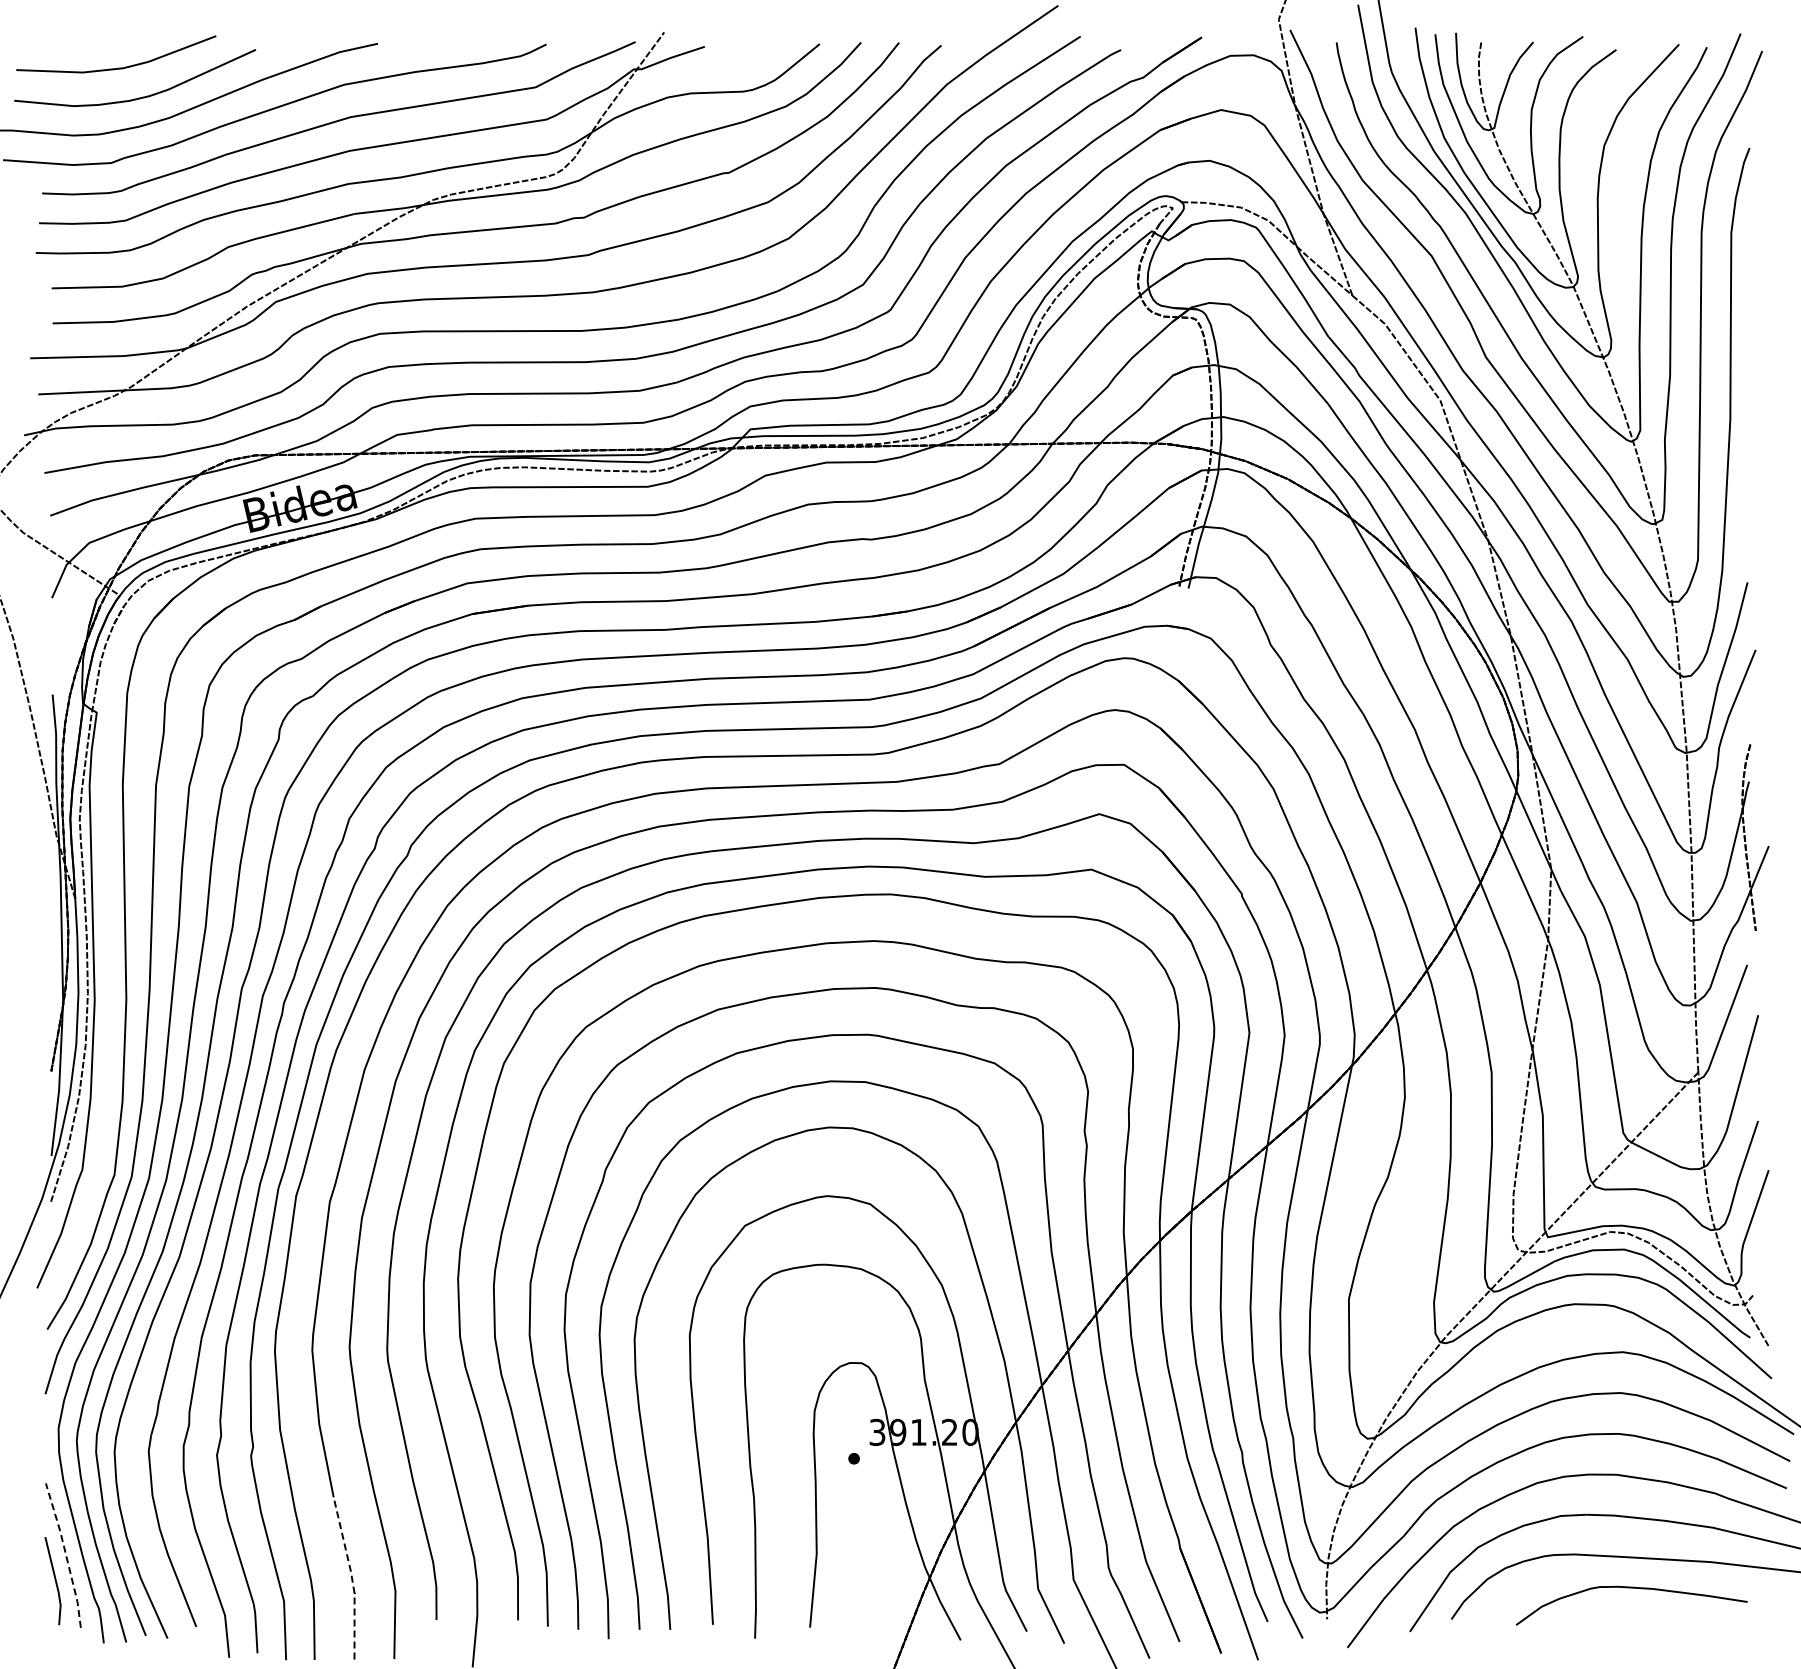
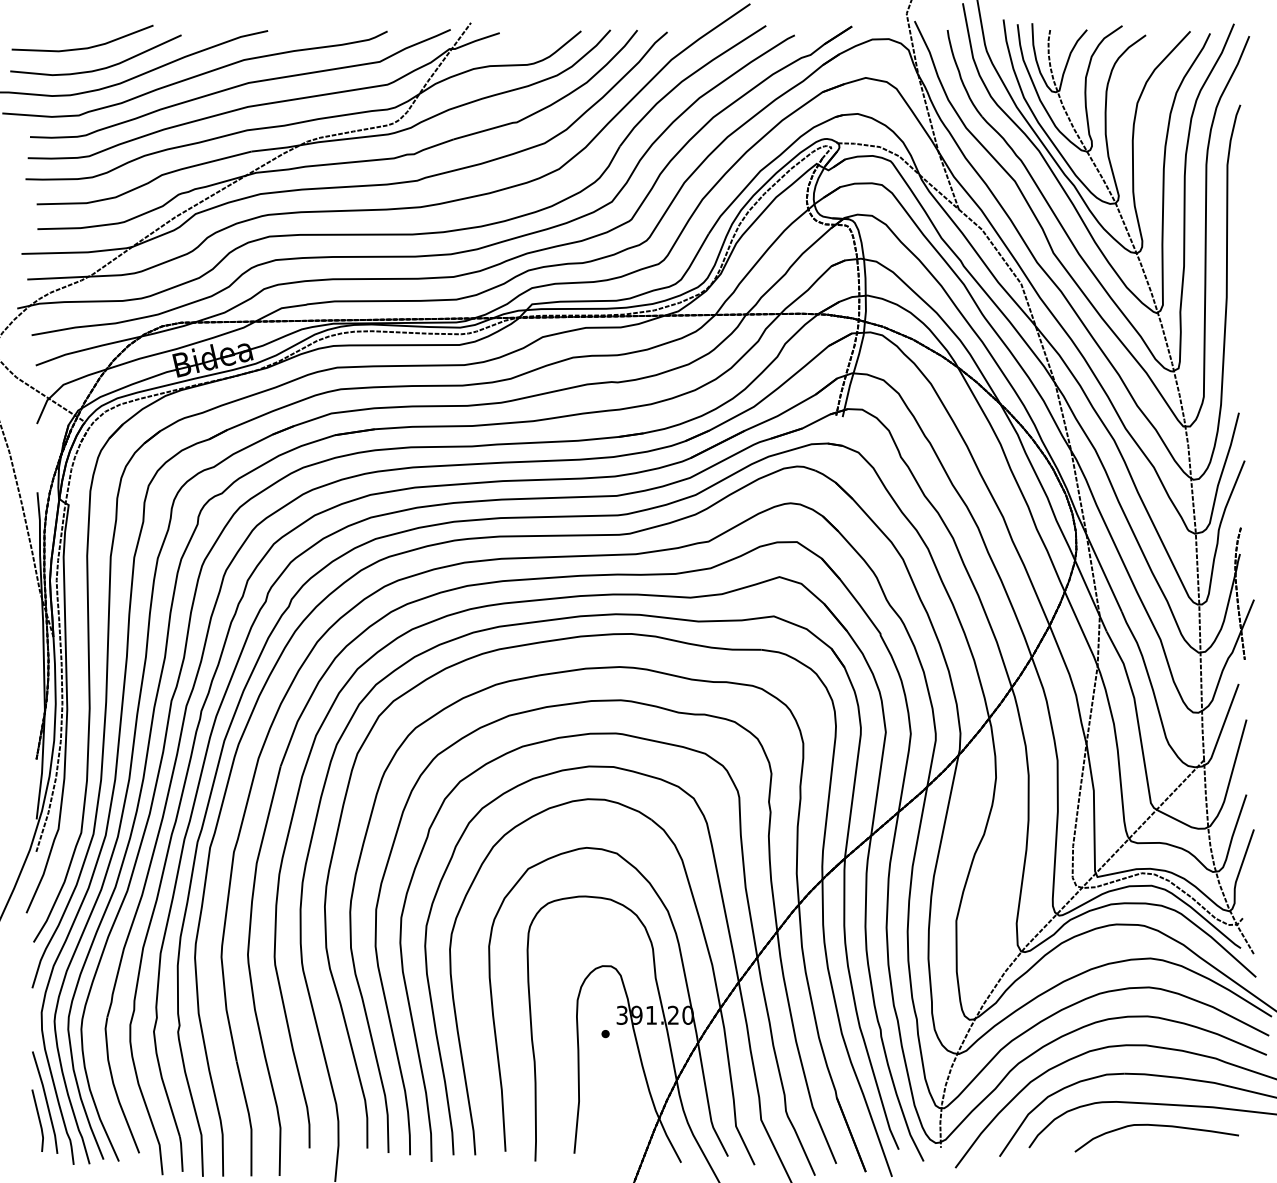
line: (66, 1554) -> (47, 1101), dashed -> solid
line: (351, 1577) -> (249, 1118), dashed -> solid

